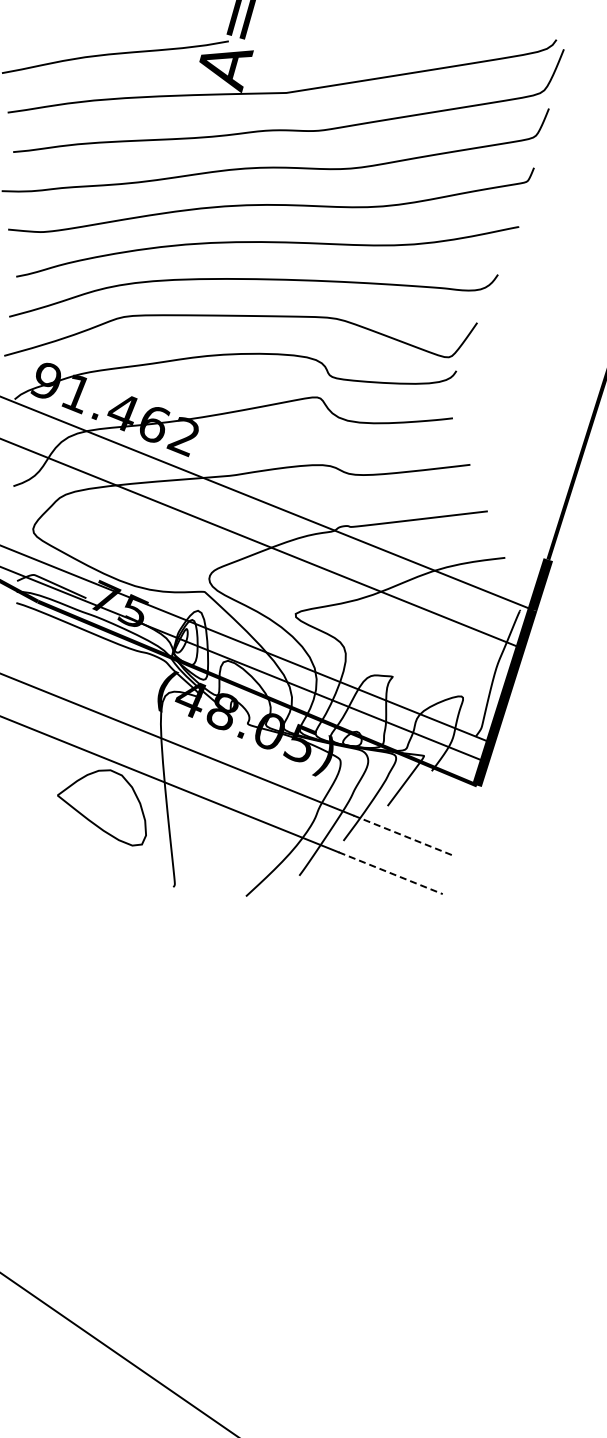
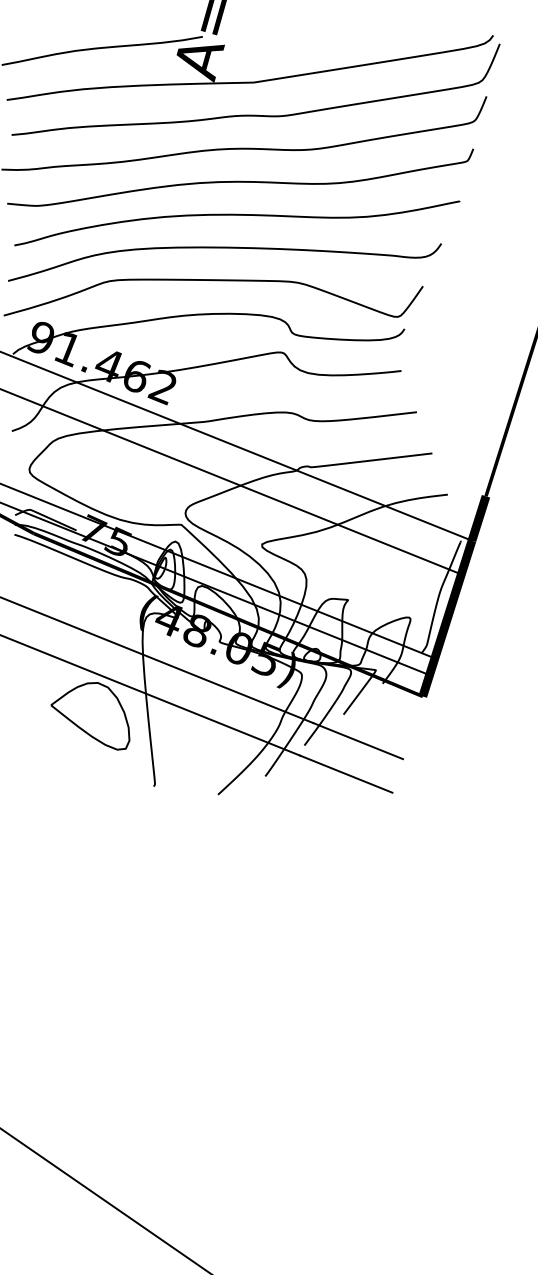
line: (404, 835) -> (358, 740), dashed -> solid
line: (391, 873) -> (347, 774), dashed -> solid

